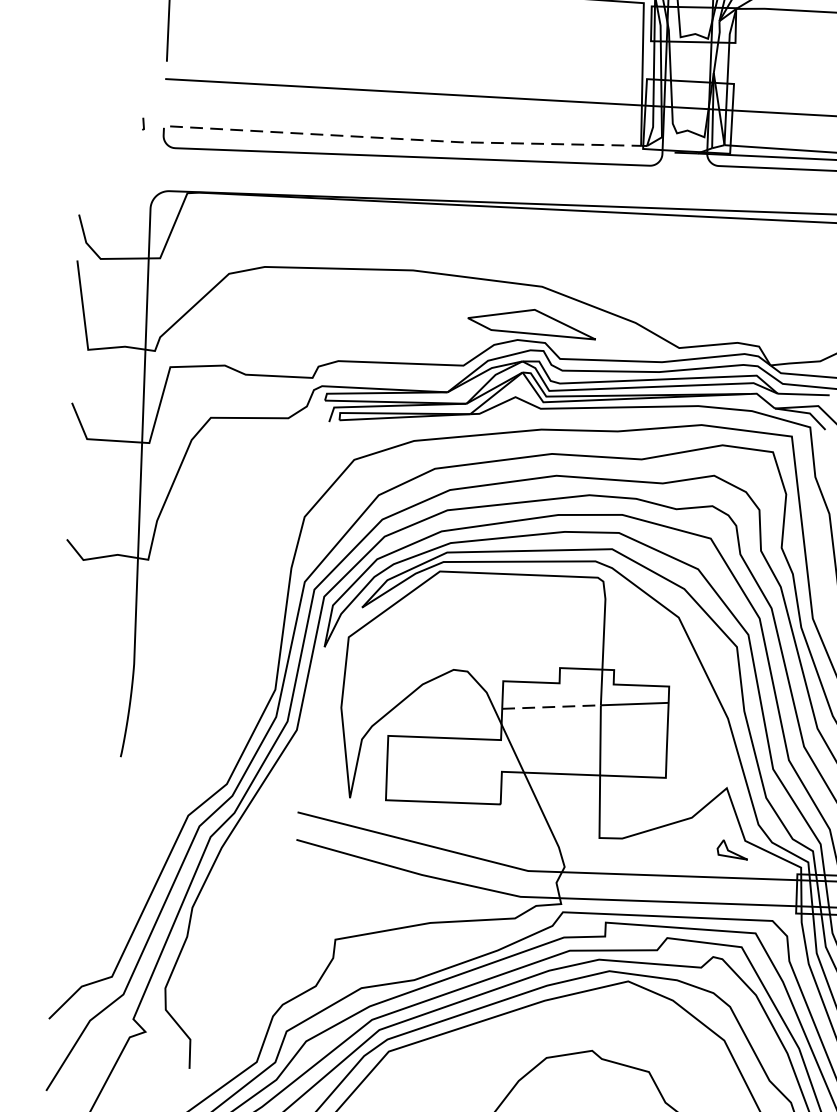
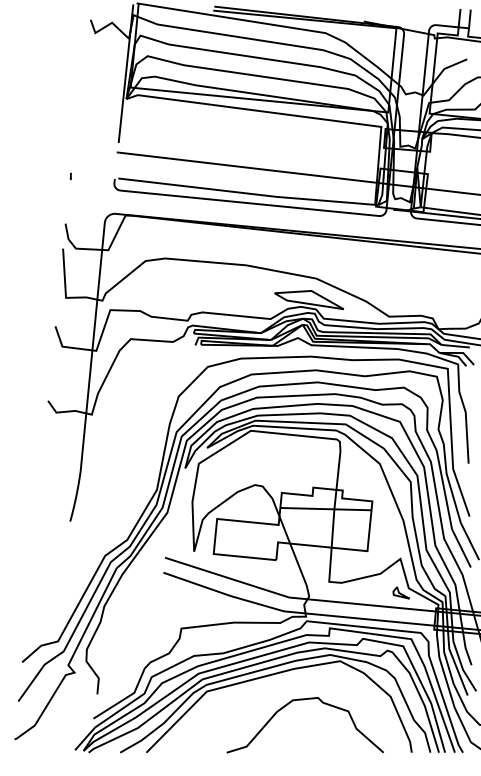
line: (142, 124) -> (70, 176), moved
line: (407, 139) -> (247, 193), dashed -> solid
line: (551, 706) -> (307, 508), dashed -> solid

